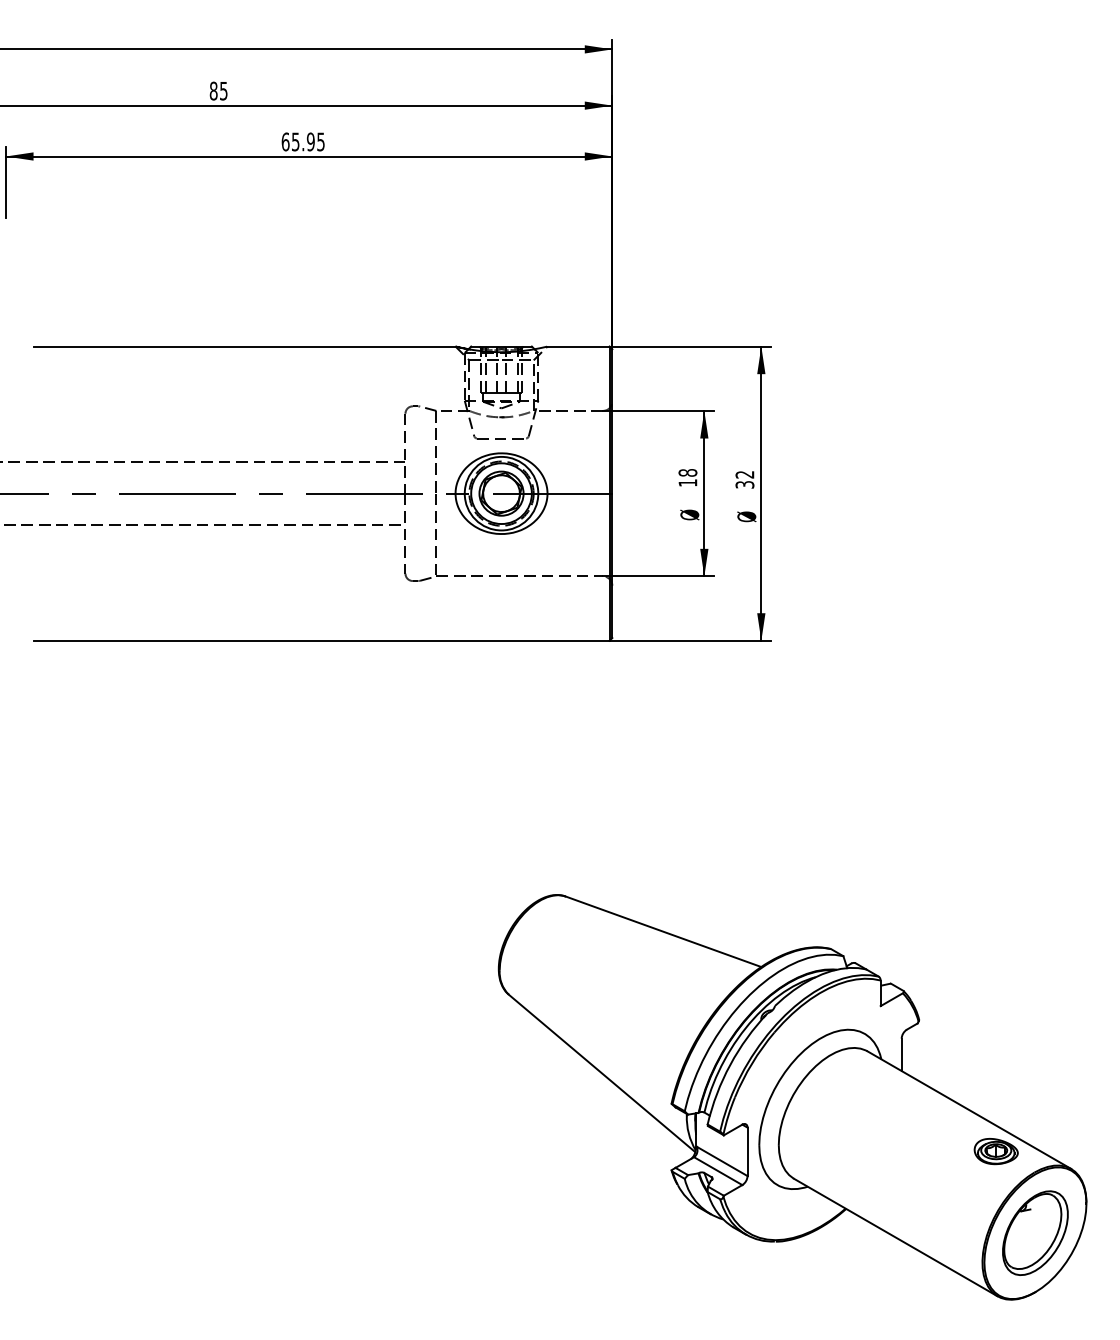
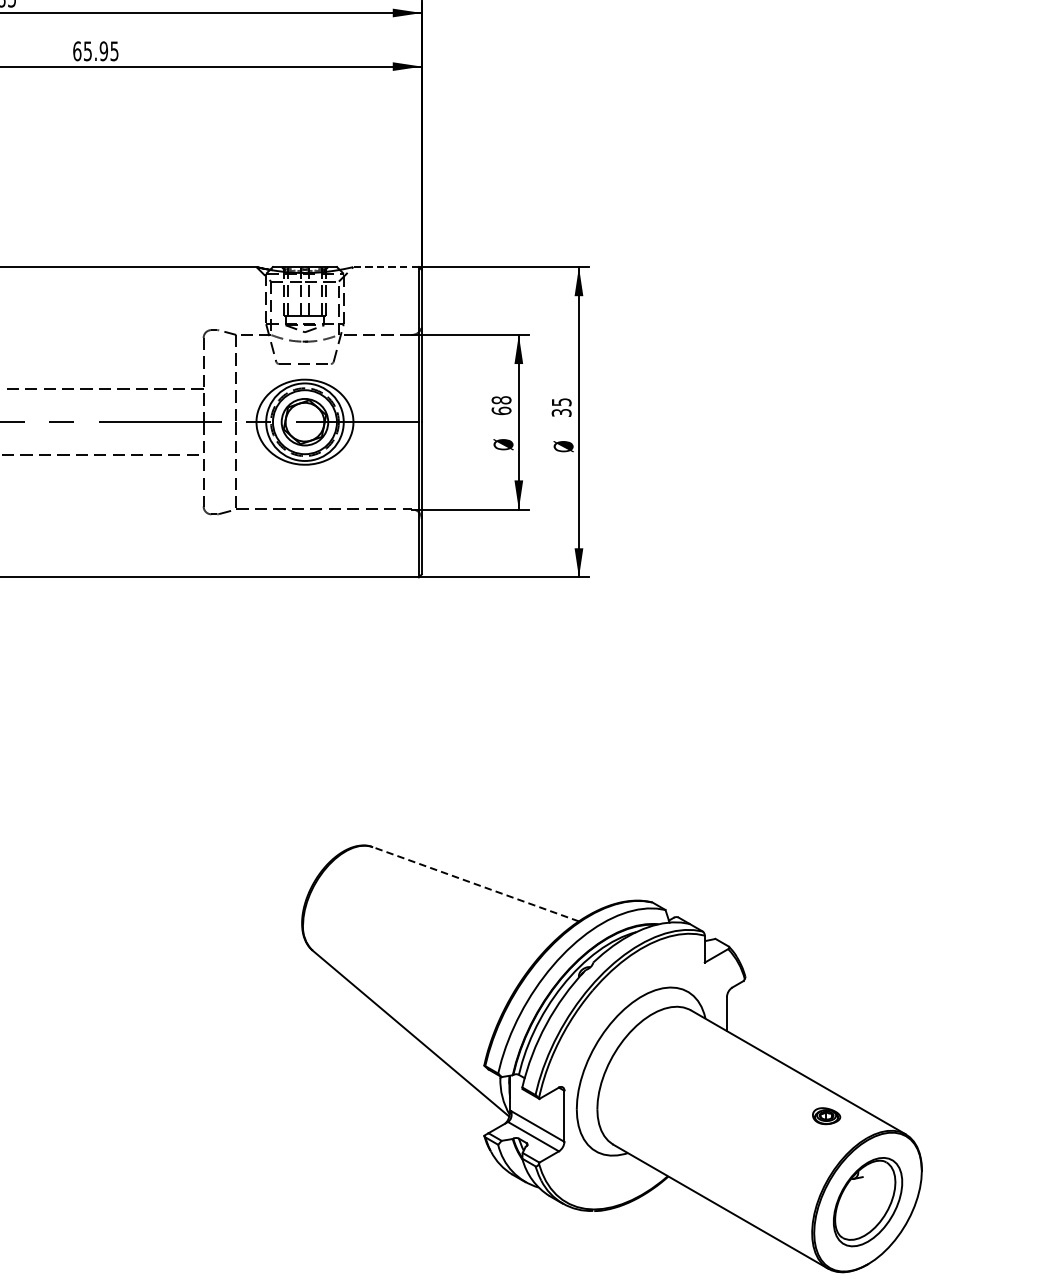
line: (577, 346) -> (385, 267), solid -> dashed
text: (744, 474) -> (561, 401), 32 -> 35
text: (687, 482) -> (501, 410), 18 -> 68
line: (662, 931) -> (474, 883), solid -> dashed
part: (995, 1151) -> (825, 1115), size x0.6

